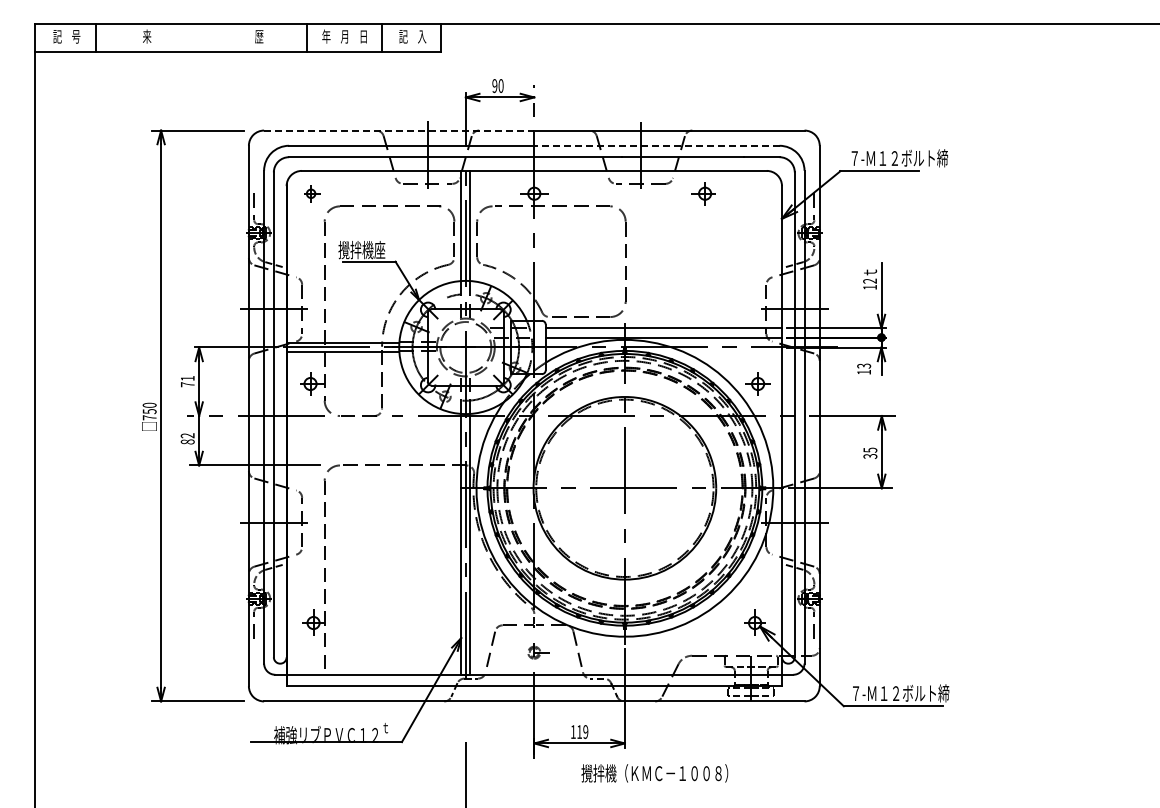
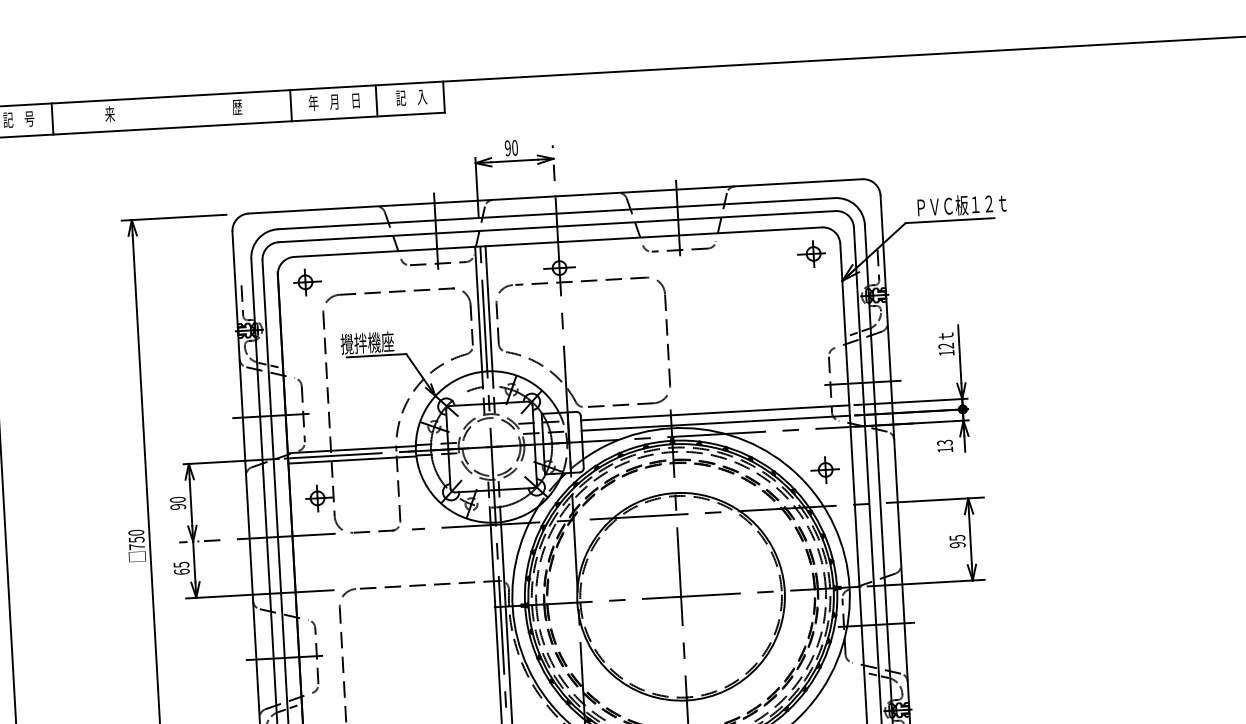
line: (399, 130) -> (402, 204), dashed -> solid
line: (656, 145) -> (695, 205), dashed -> solid
text: (899, 158) -> (971, 204), ７-Ｍ１２ボルト締 -> ＰＶＣ板１２ｔ
part: (312, 193) -> (307, 281), size x1.43
part: (703, 193) -> (811, 253), moved
text: (187, 381) -> (177, 503), 71 -> 90
text: (187, 438) -> (181, 568), 82 -> 65
text: (870, 456) -> (957, 545), 35 -> 95

